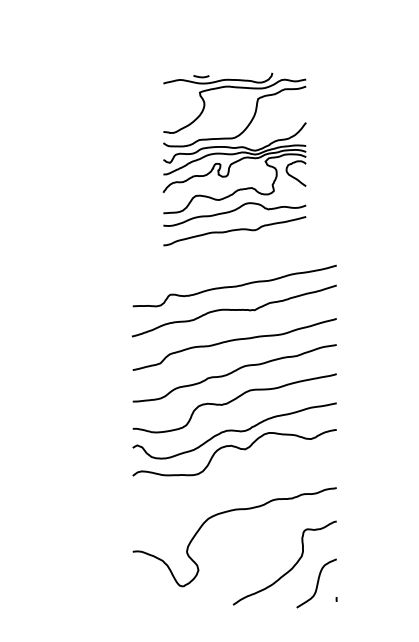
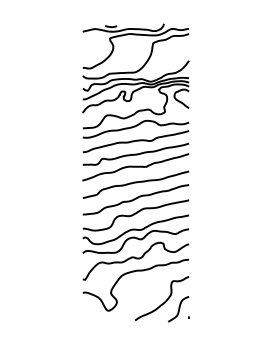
part: (233, 159) -> (135, 88), size x1.43
curve: (235, 487) -> (136, 259), added

